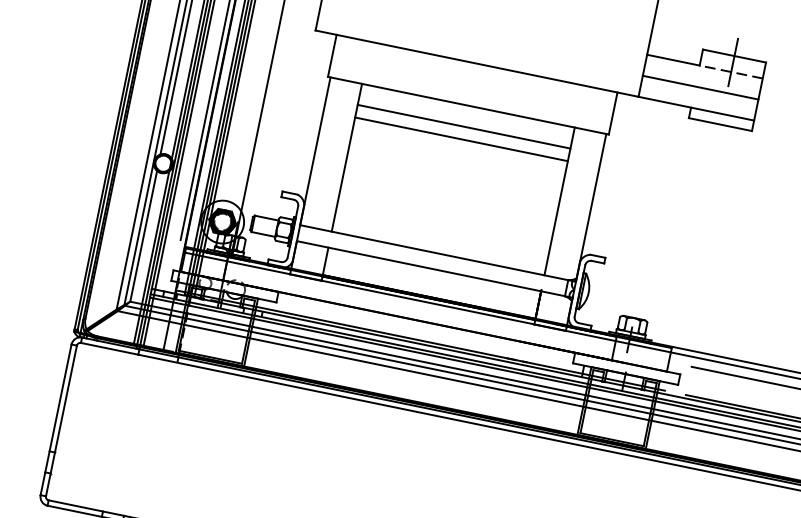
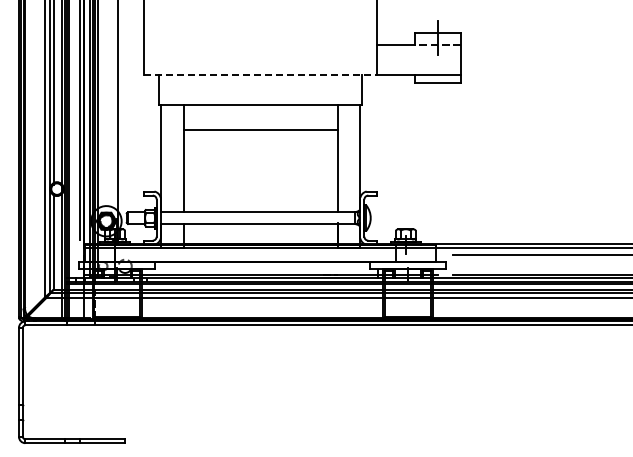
line: (477, 62) -> (260, 74), solid -> dashed
line: (701, 87) -> (419, 59), removed
line: (464, 126) -> (260, 120), removed

